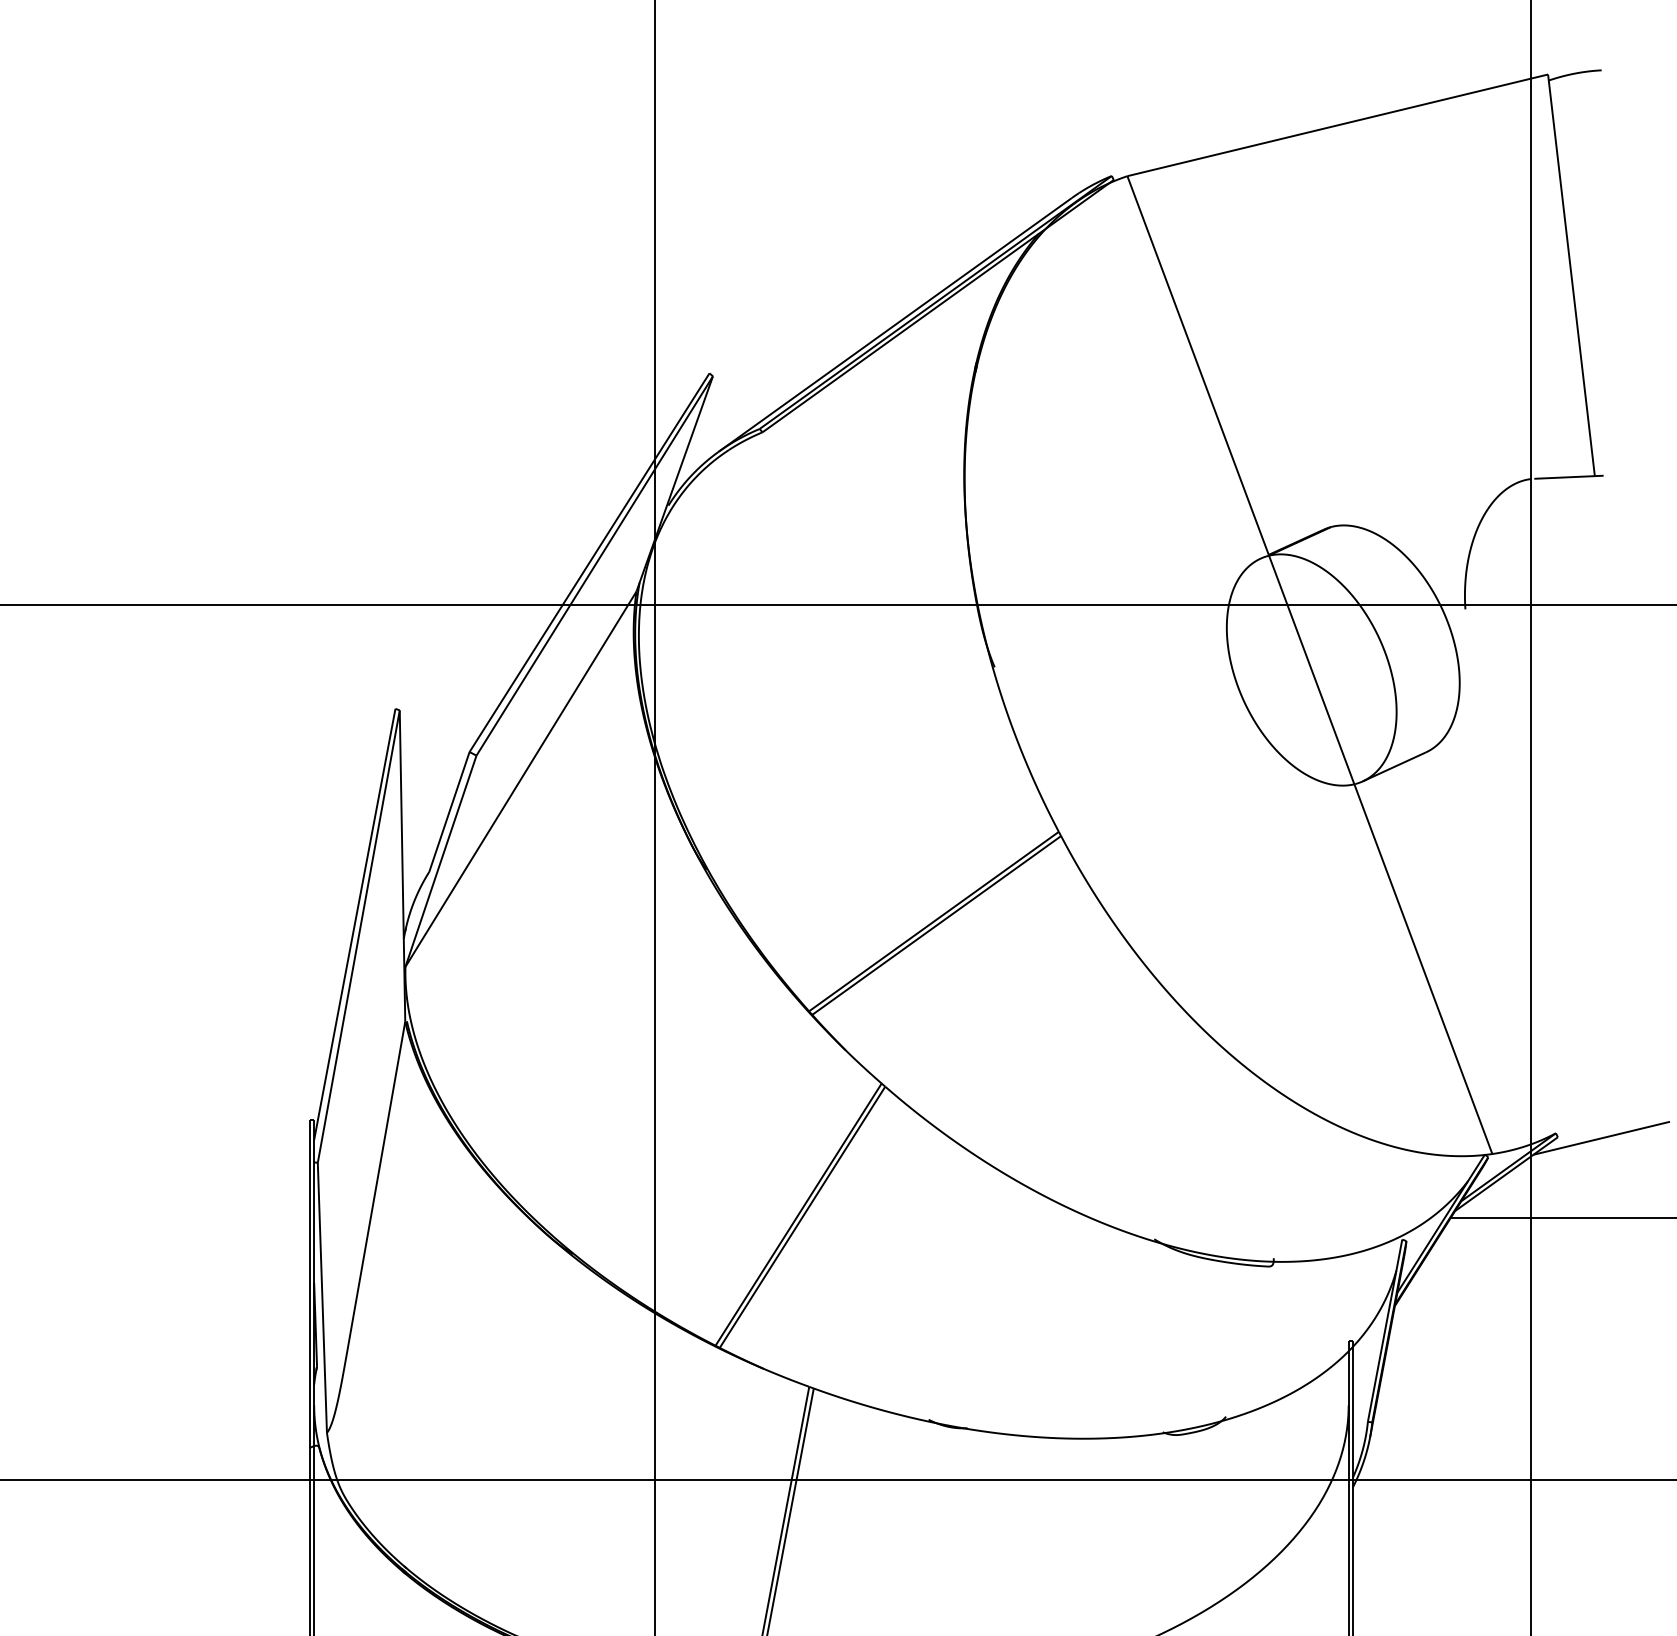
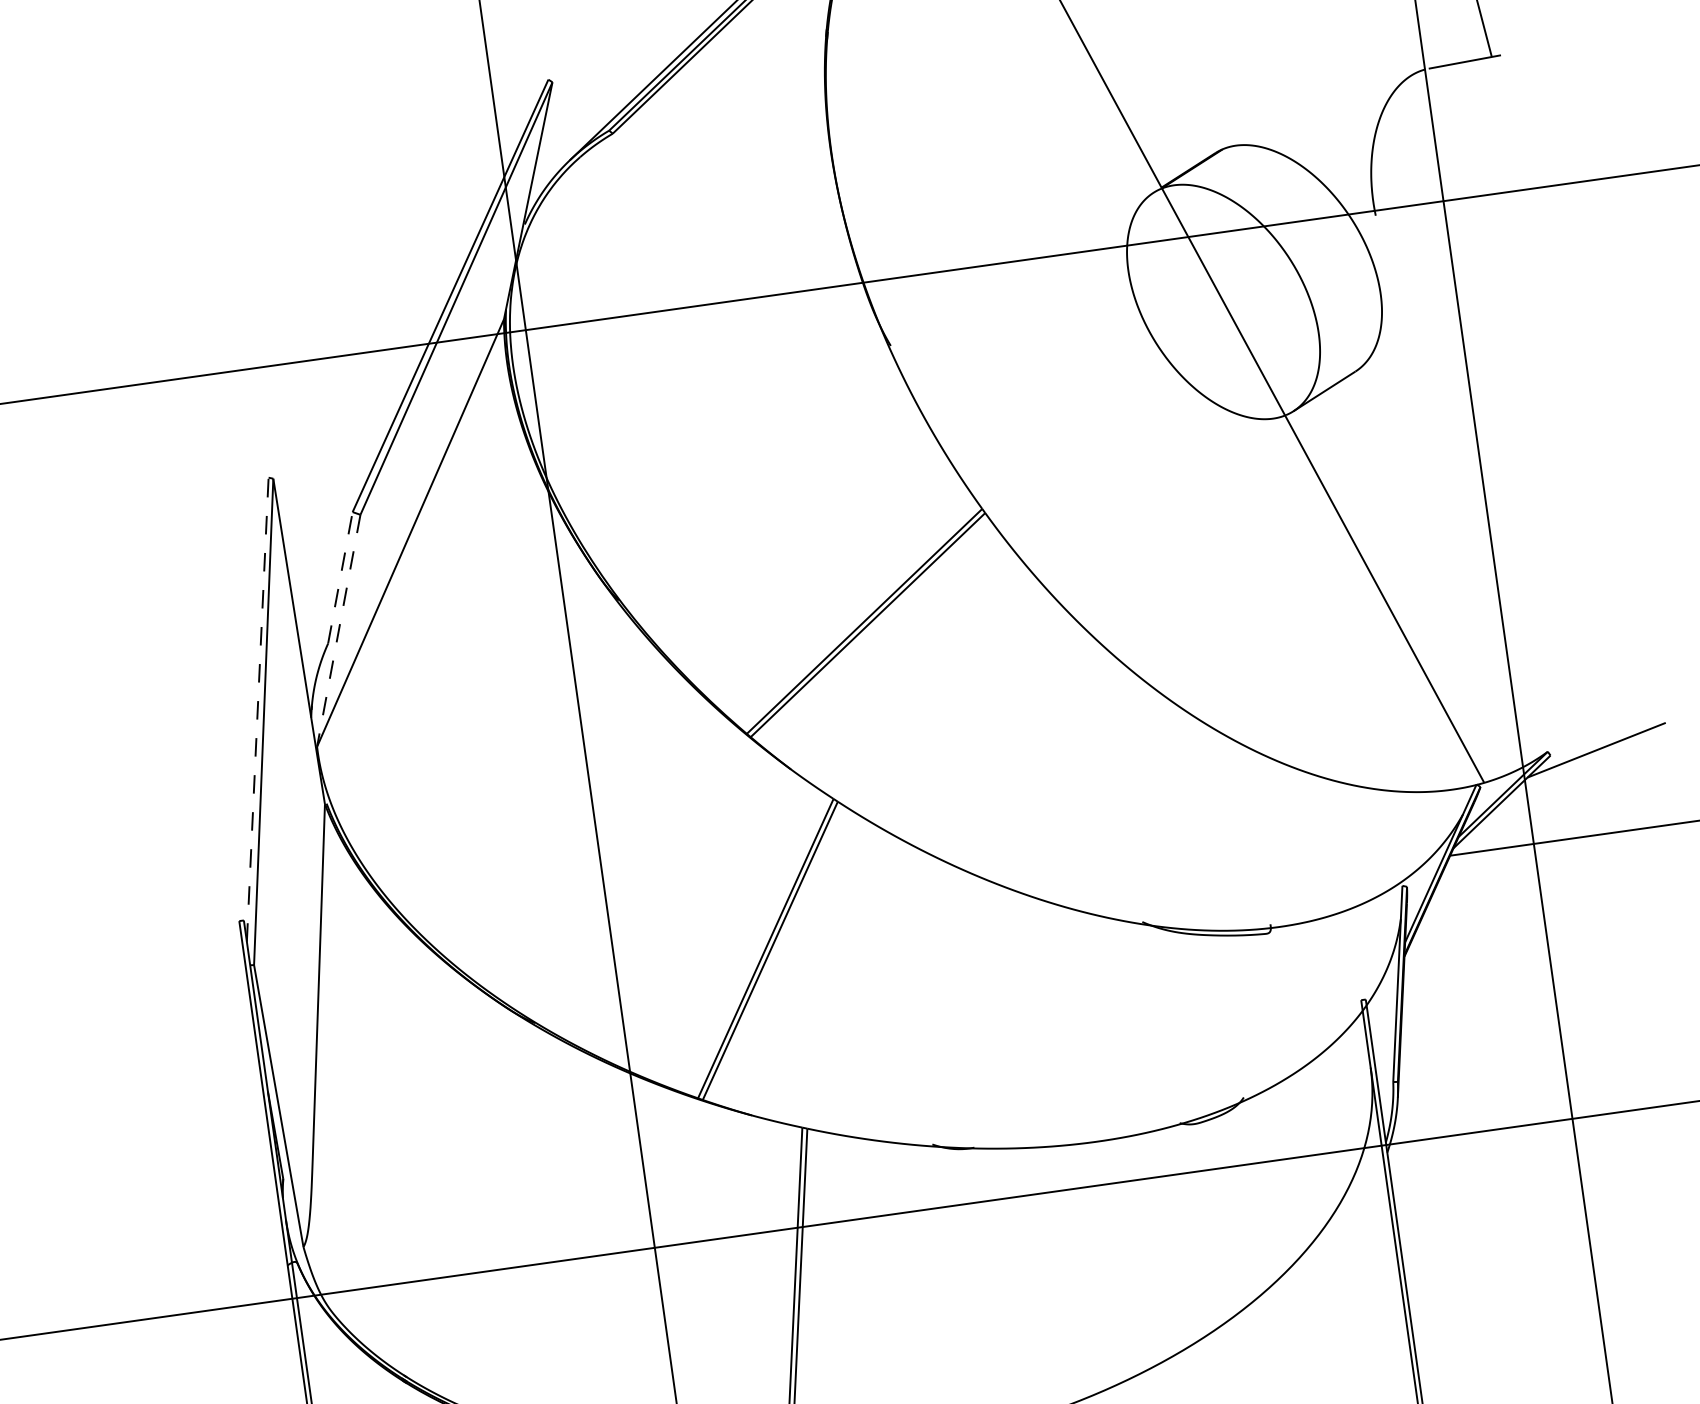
line: (449, 811) -> (340, 577), solid -> dashed
line: (440, 861) -> (338, 631), solid -> dashed
line: (354, 923) -> (257, 708), solid -> dashed

